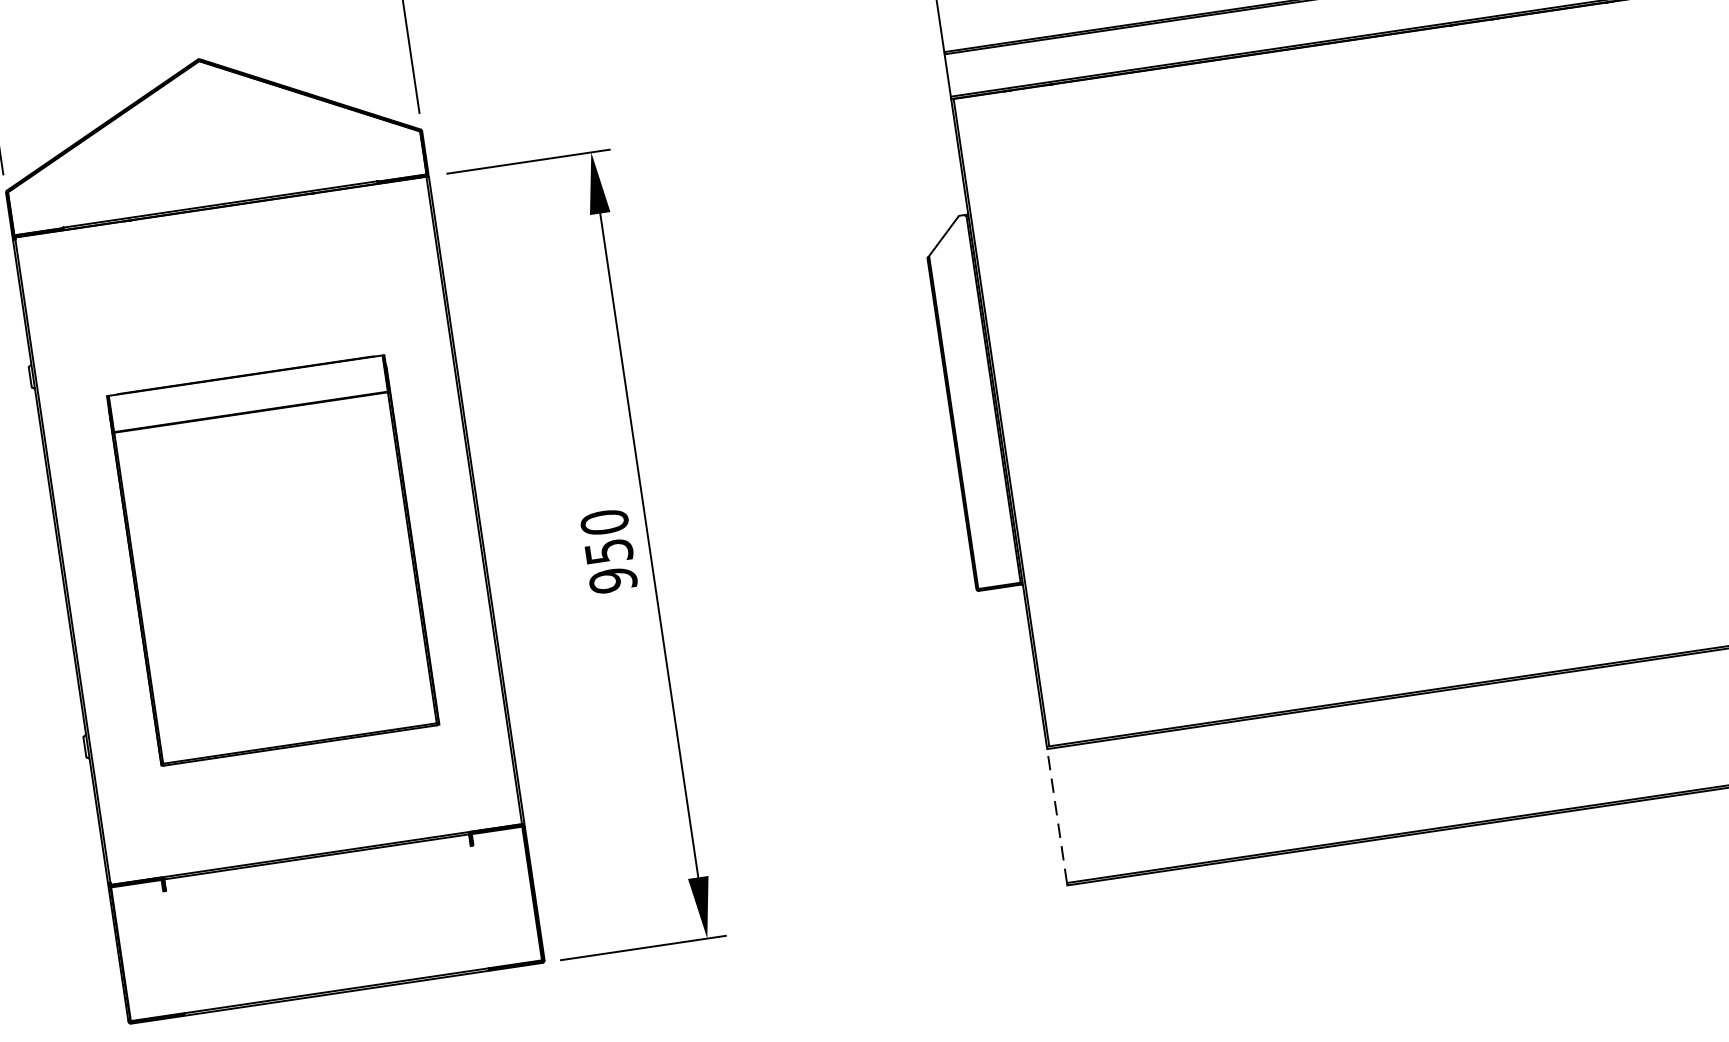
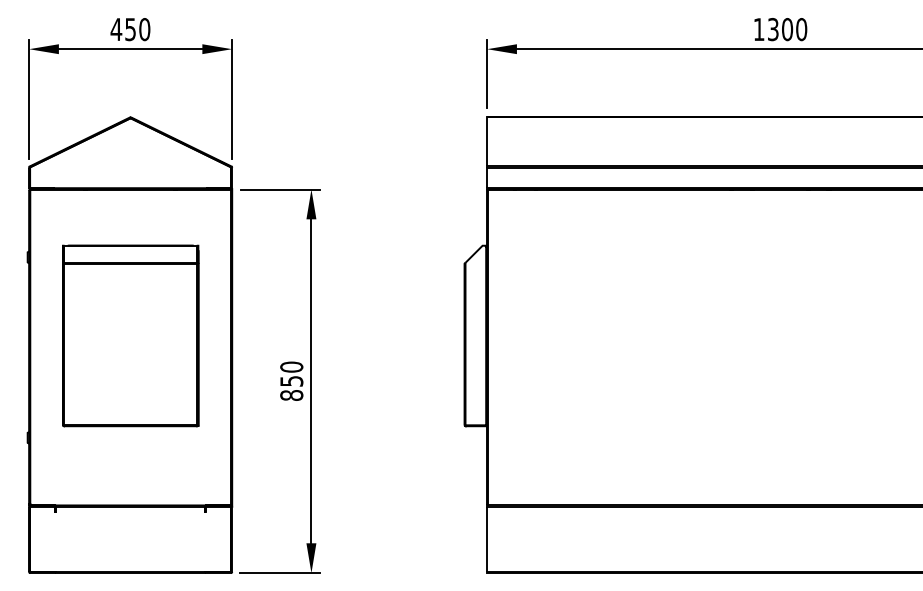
part: (272, 559) -> (130, 335), moved
text: (612, 580) -> (291, 395), 950 -> 850
line: (1057, 816) -> (487, 539), dashed -> solid

